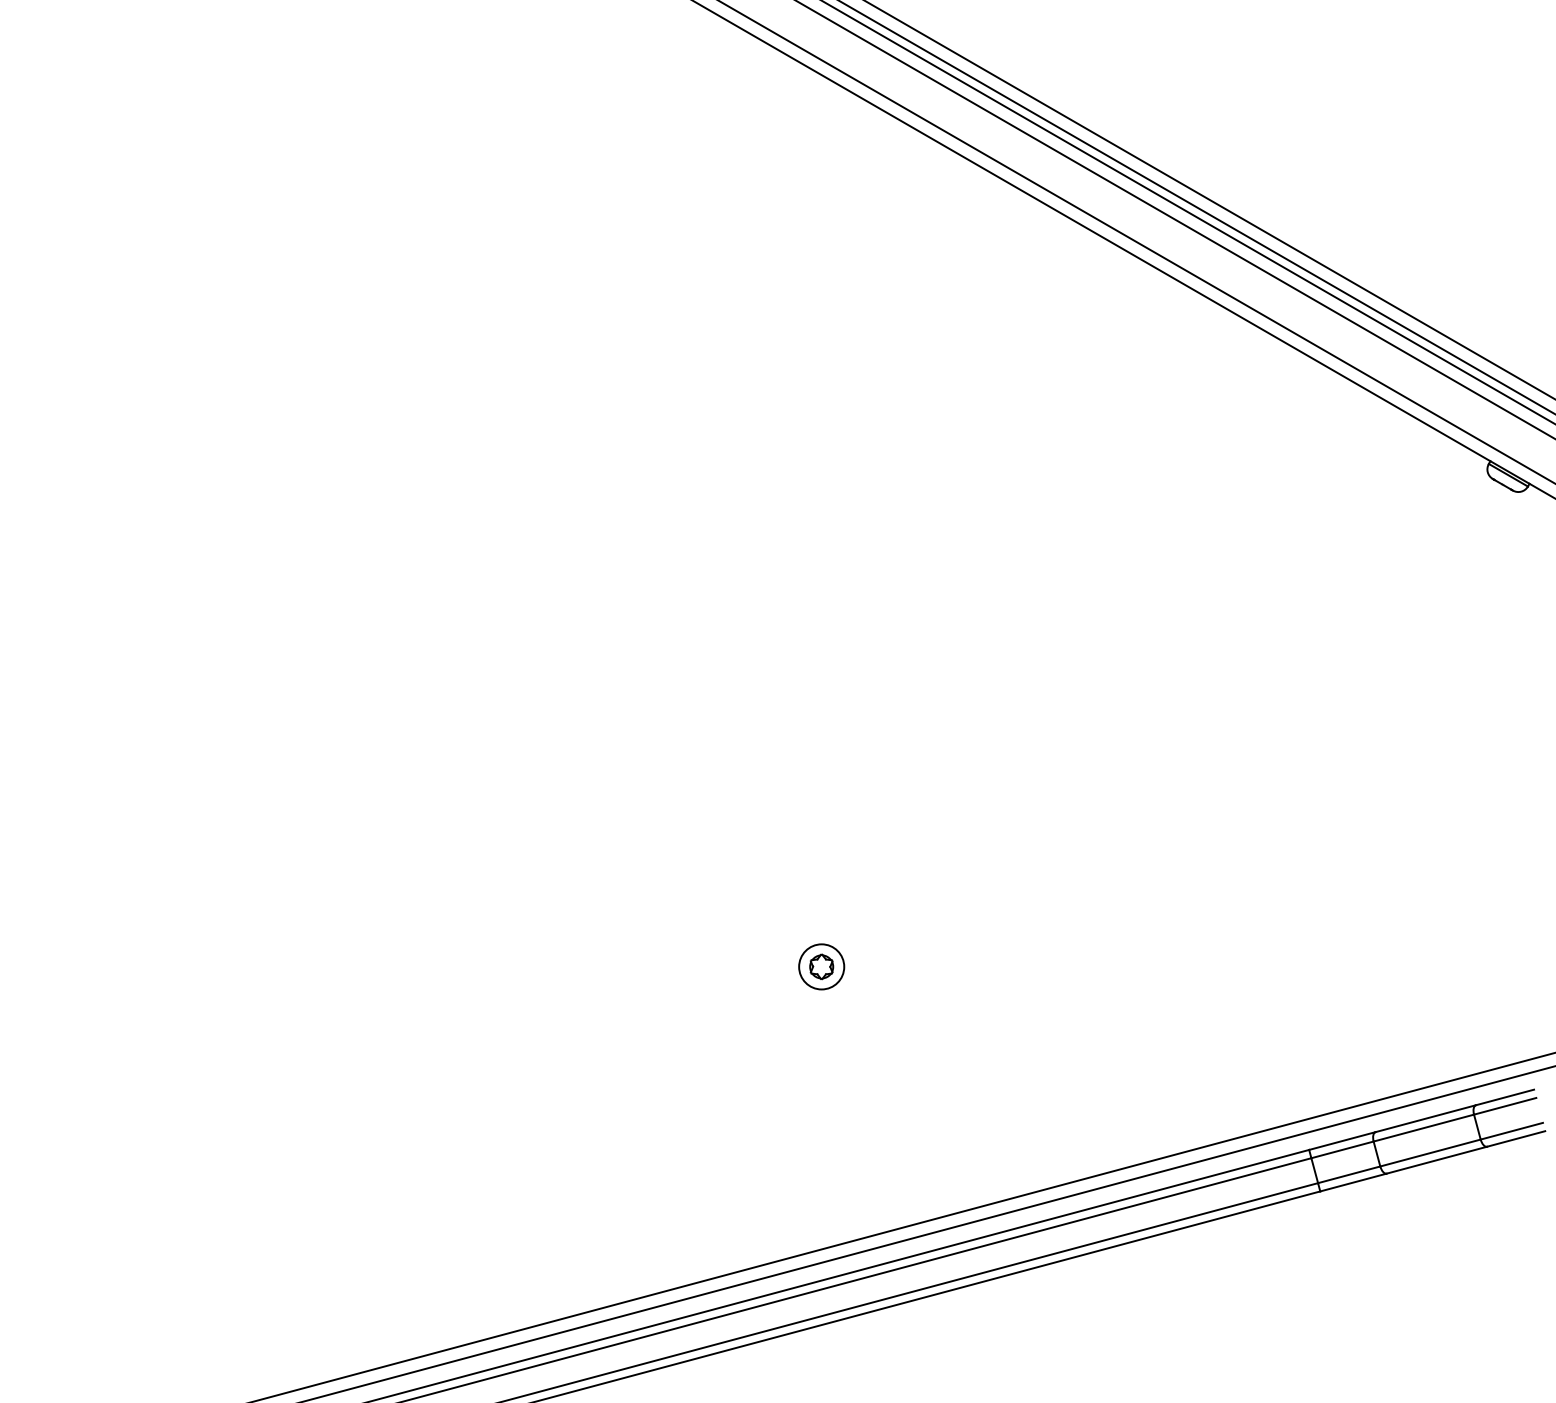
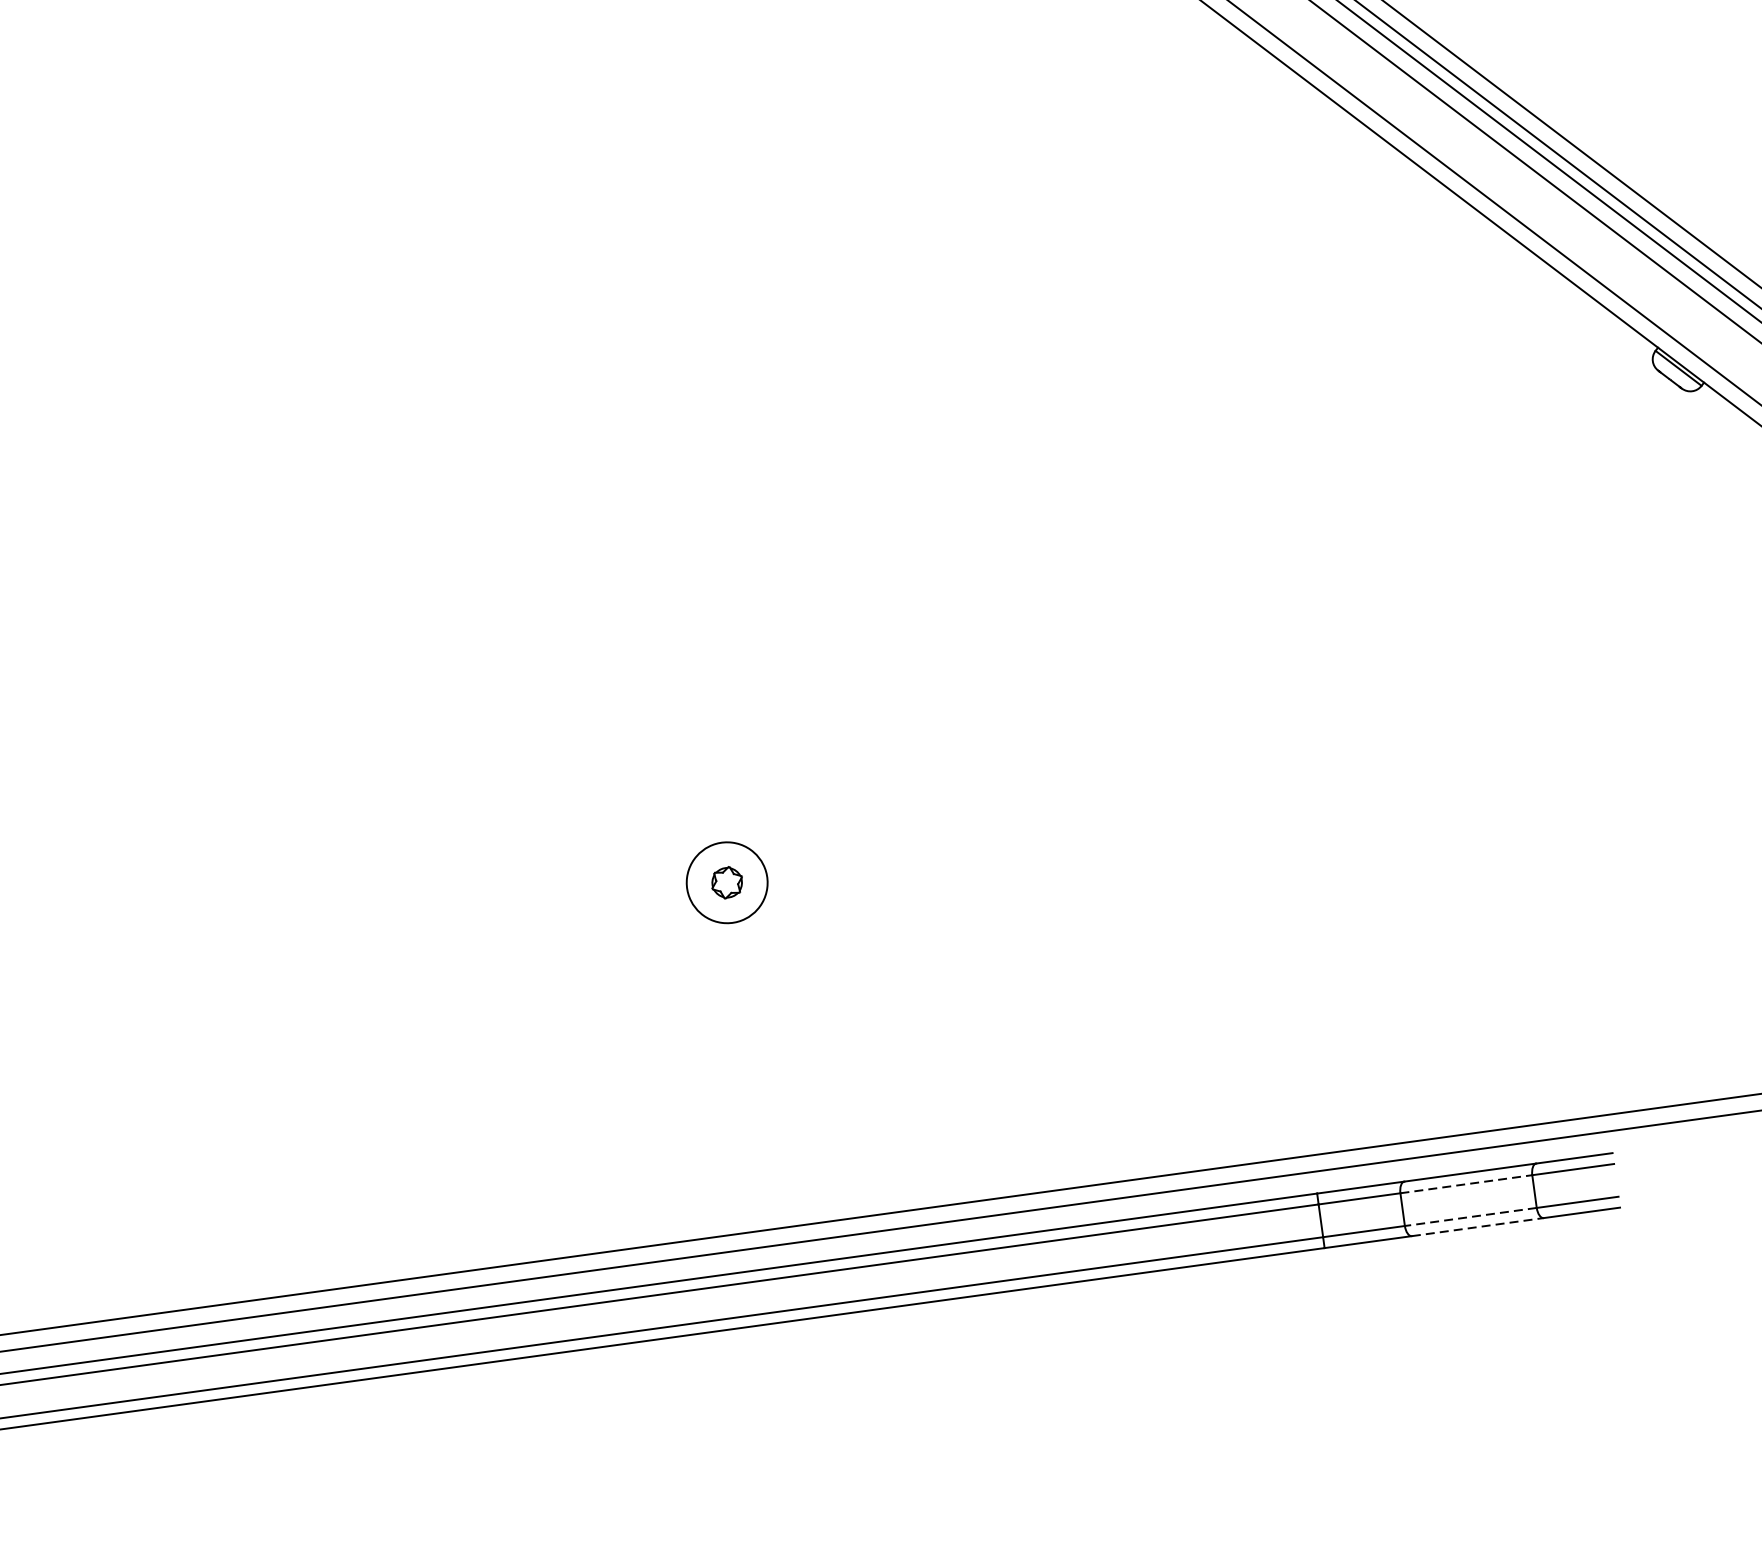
circle: (821, 966) -> (727, 882), size x1.4
line: (1423, 1128) -> (1465, 1184), solid -> dashed
line: (1430, 1153) -> (1470, 1217), solid -> dashed
line: (1436, 1160) -> (1477, 1227), solid -> dashed

